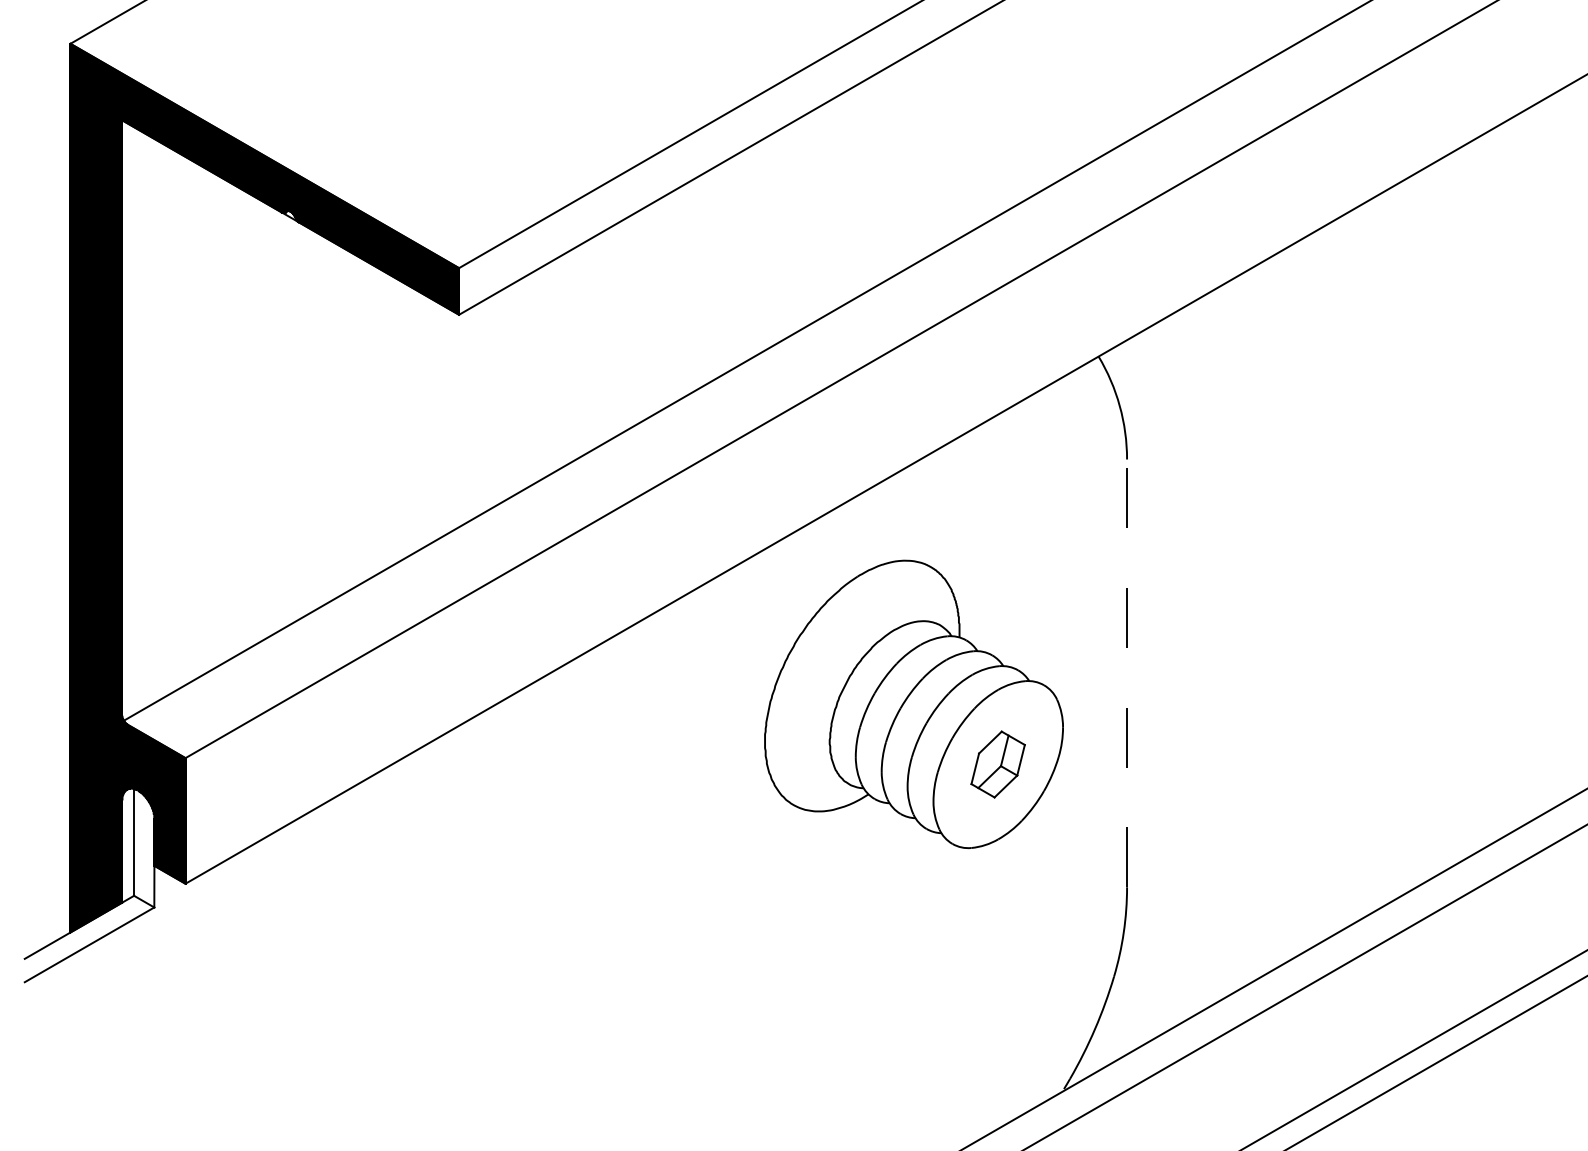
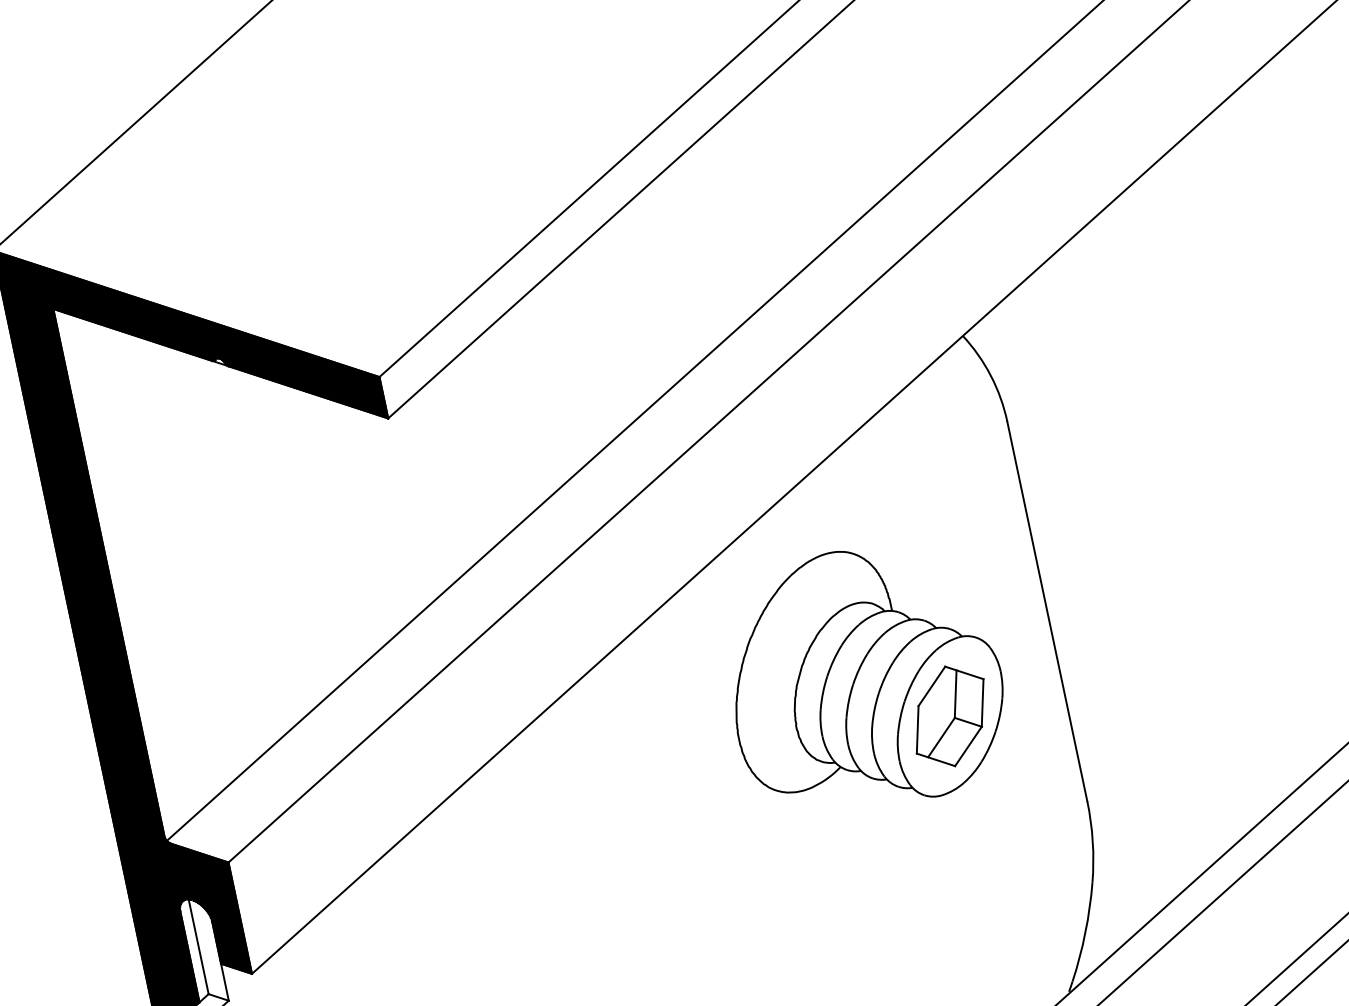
line: (1127, 673) -> (1047, 611), dashed -> solid
part: (997, 764) -> (949, 716), size x1.67

